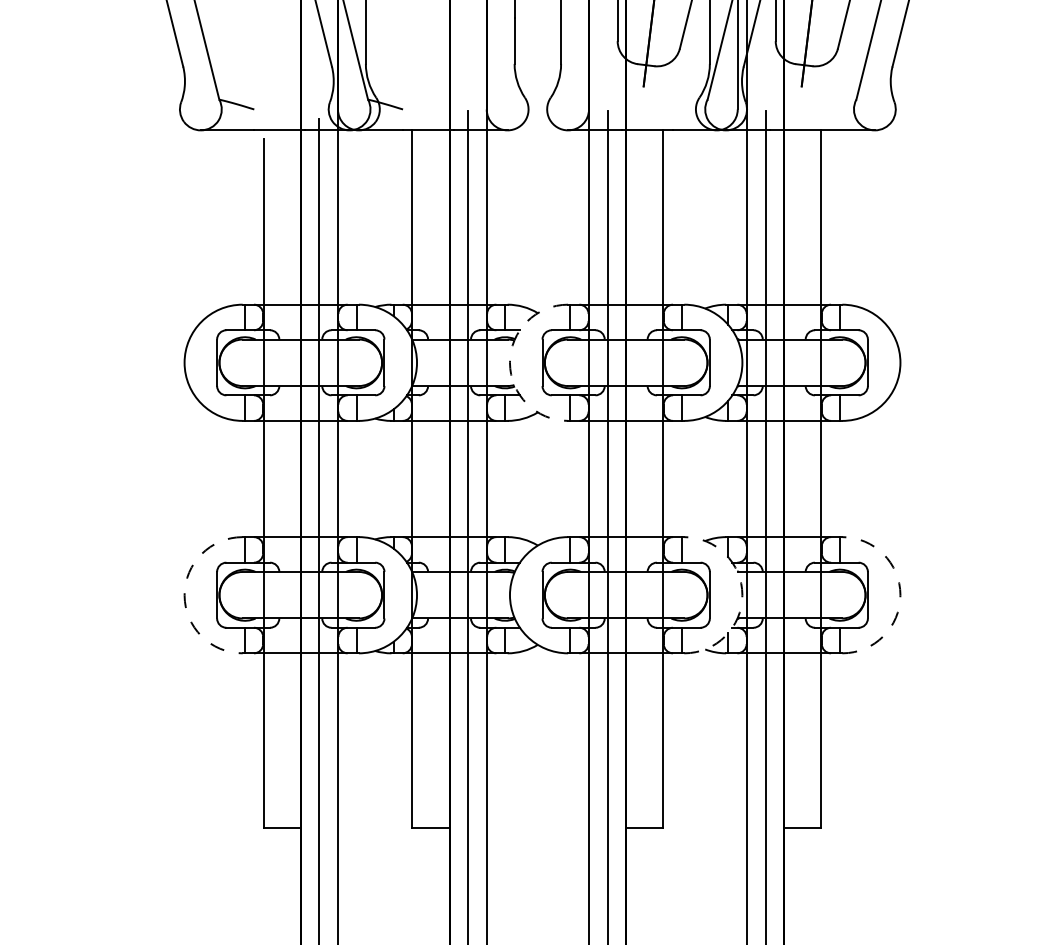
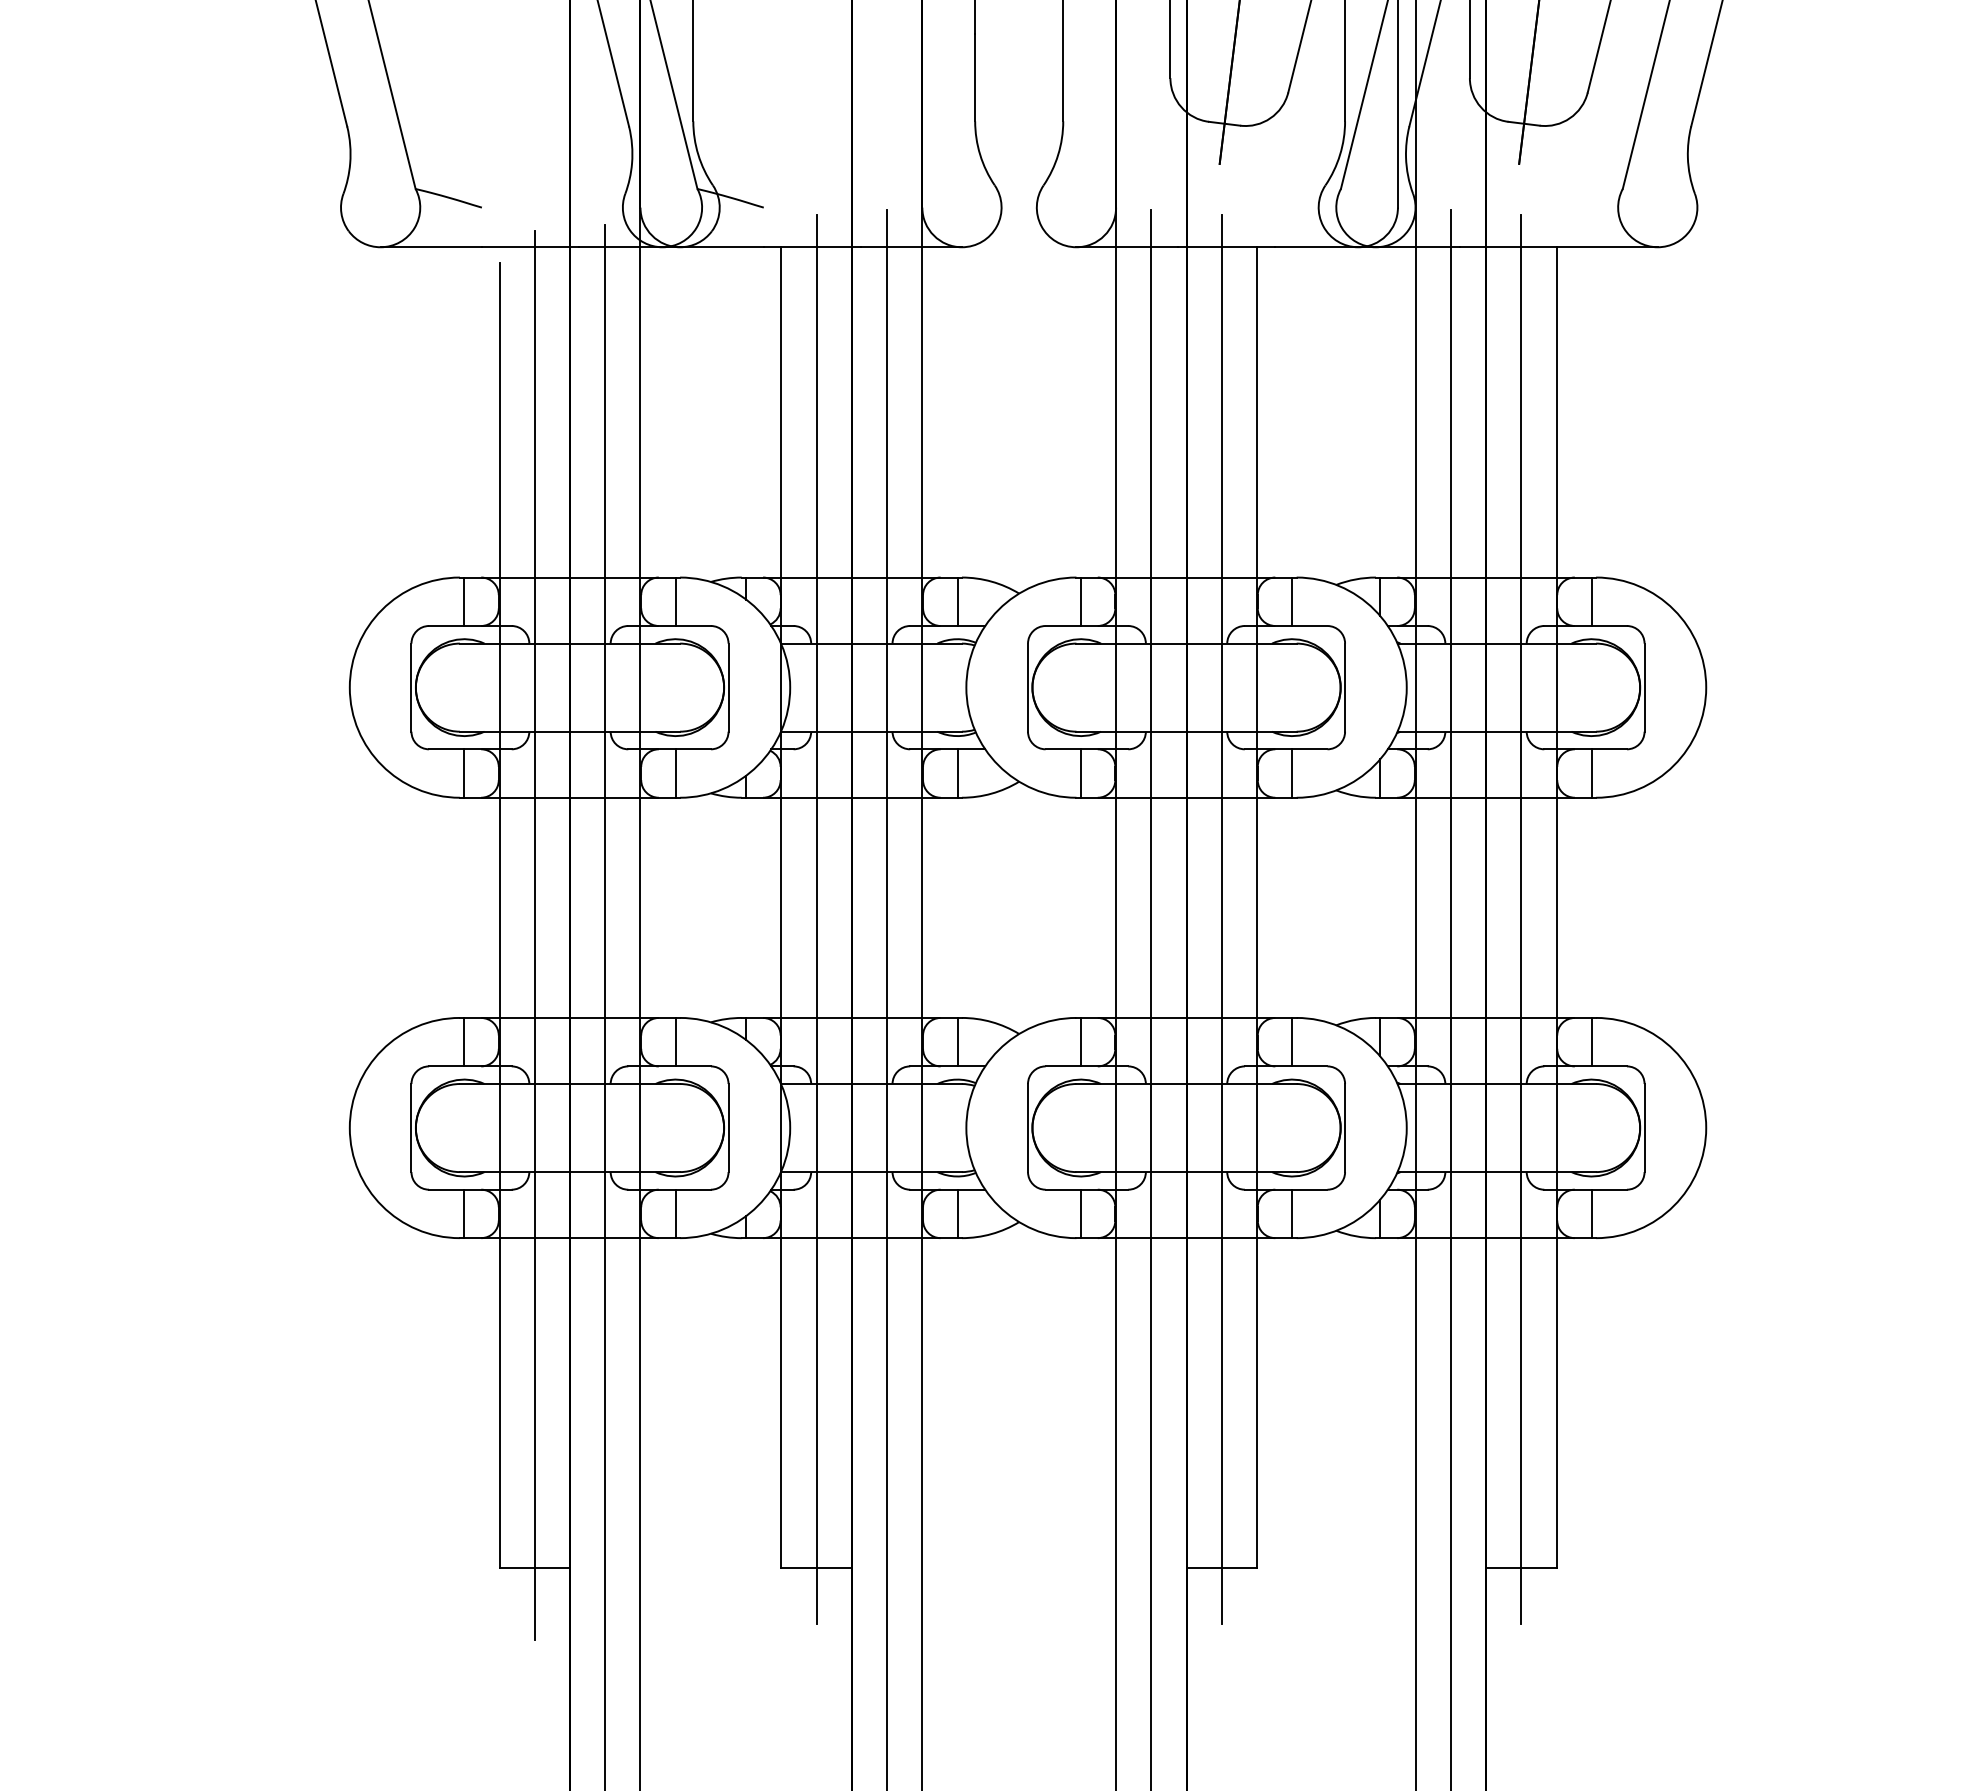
arc: (509, 362) -> (965, 687), dashed -> solid
line: (430, 485) -> (815, 920), added
line: (644, 485) -> (1221, 920), added
line: (802, 485) -> (1520, 920), added
line: (282, 493) -> (535, 935), added
arc: (184, 595) -> (349, 1128), dashed -> solid
arc: (742, 595) -> (1406, 1128), dashed -> solid
arc: (900, 595) -> (1706, 1128), dashed -> solid

